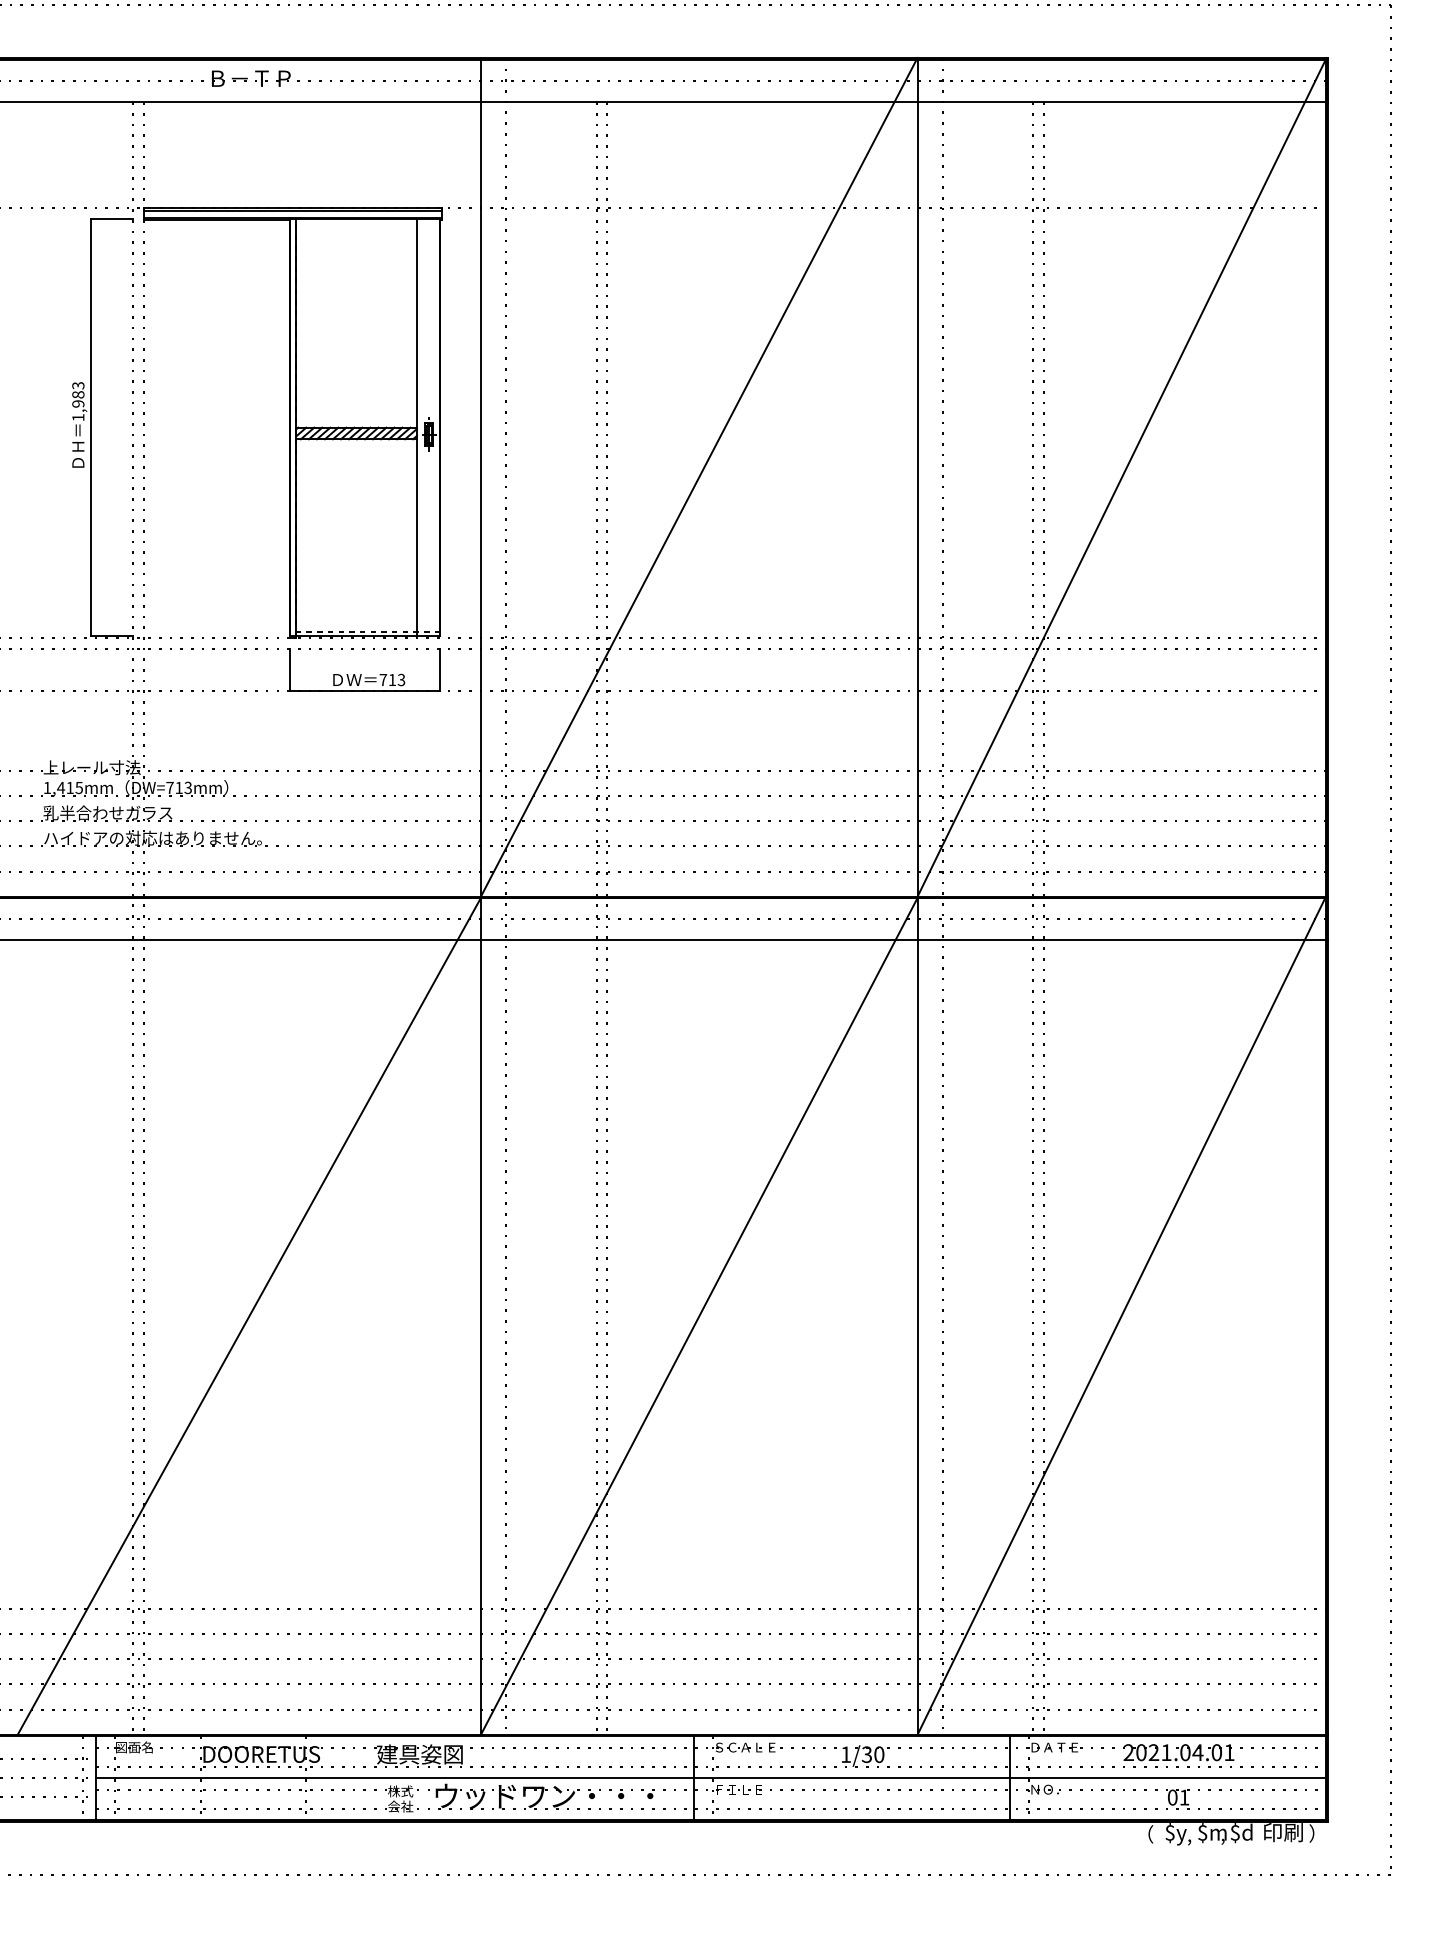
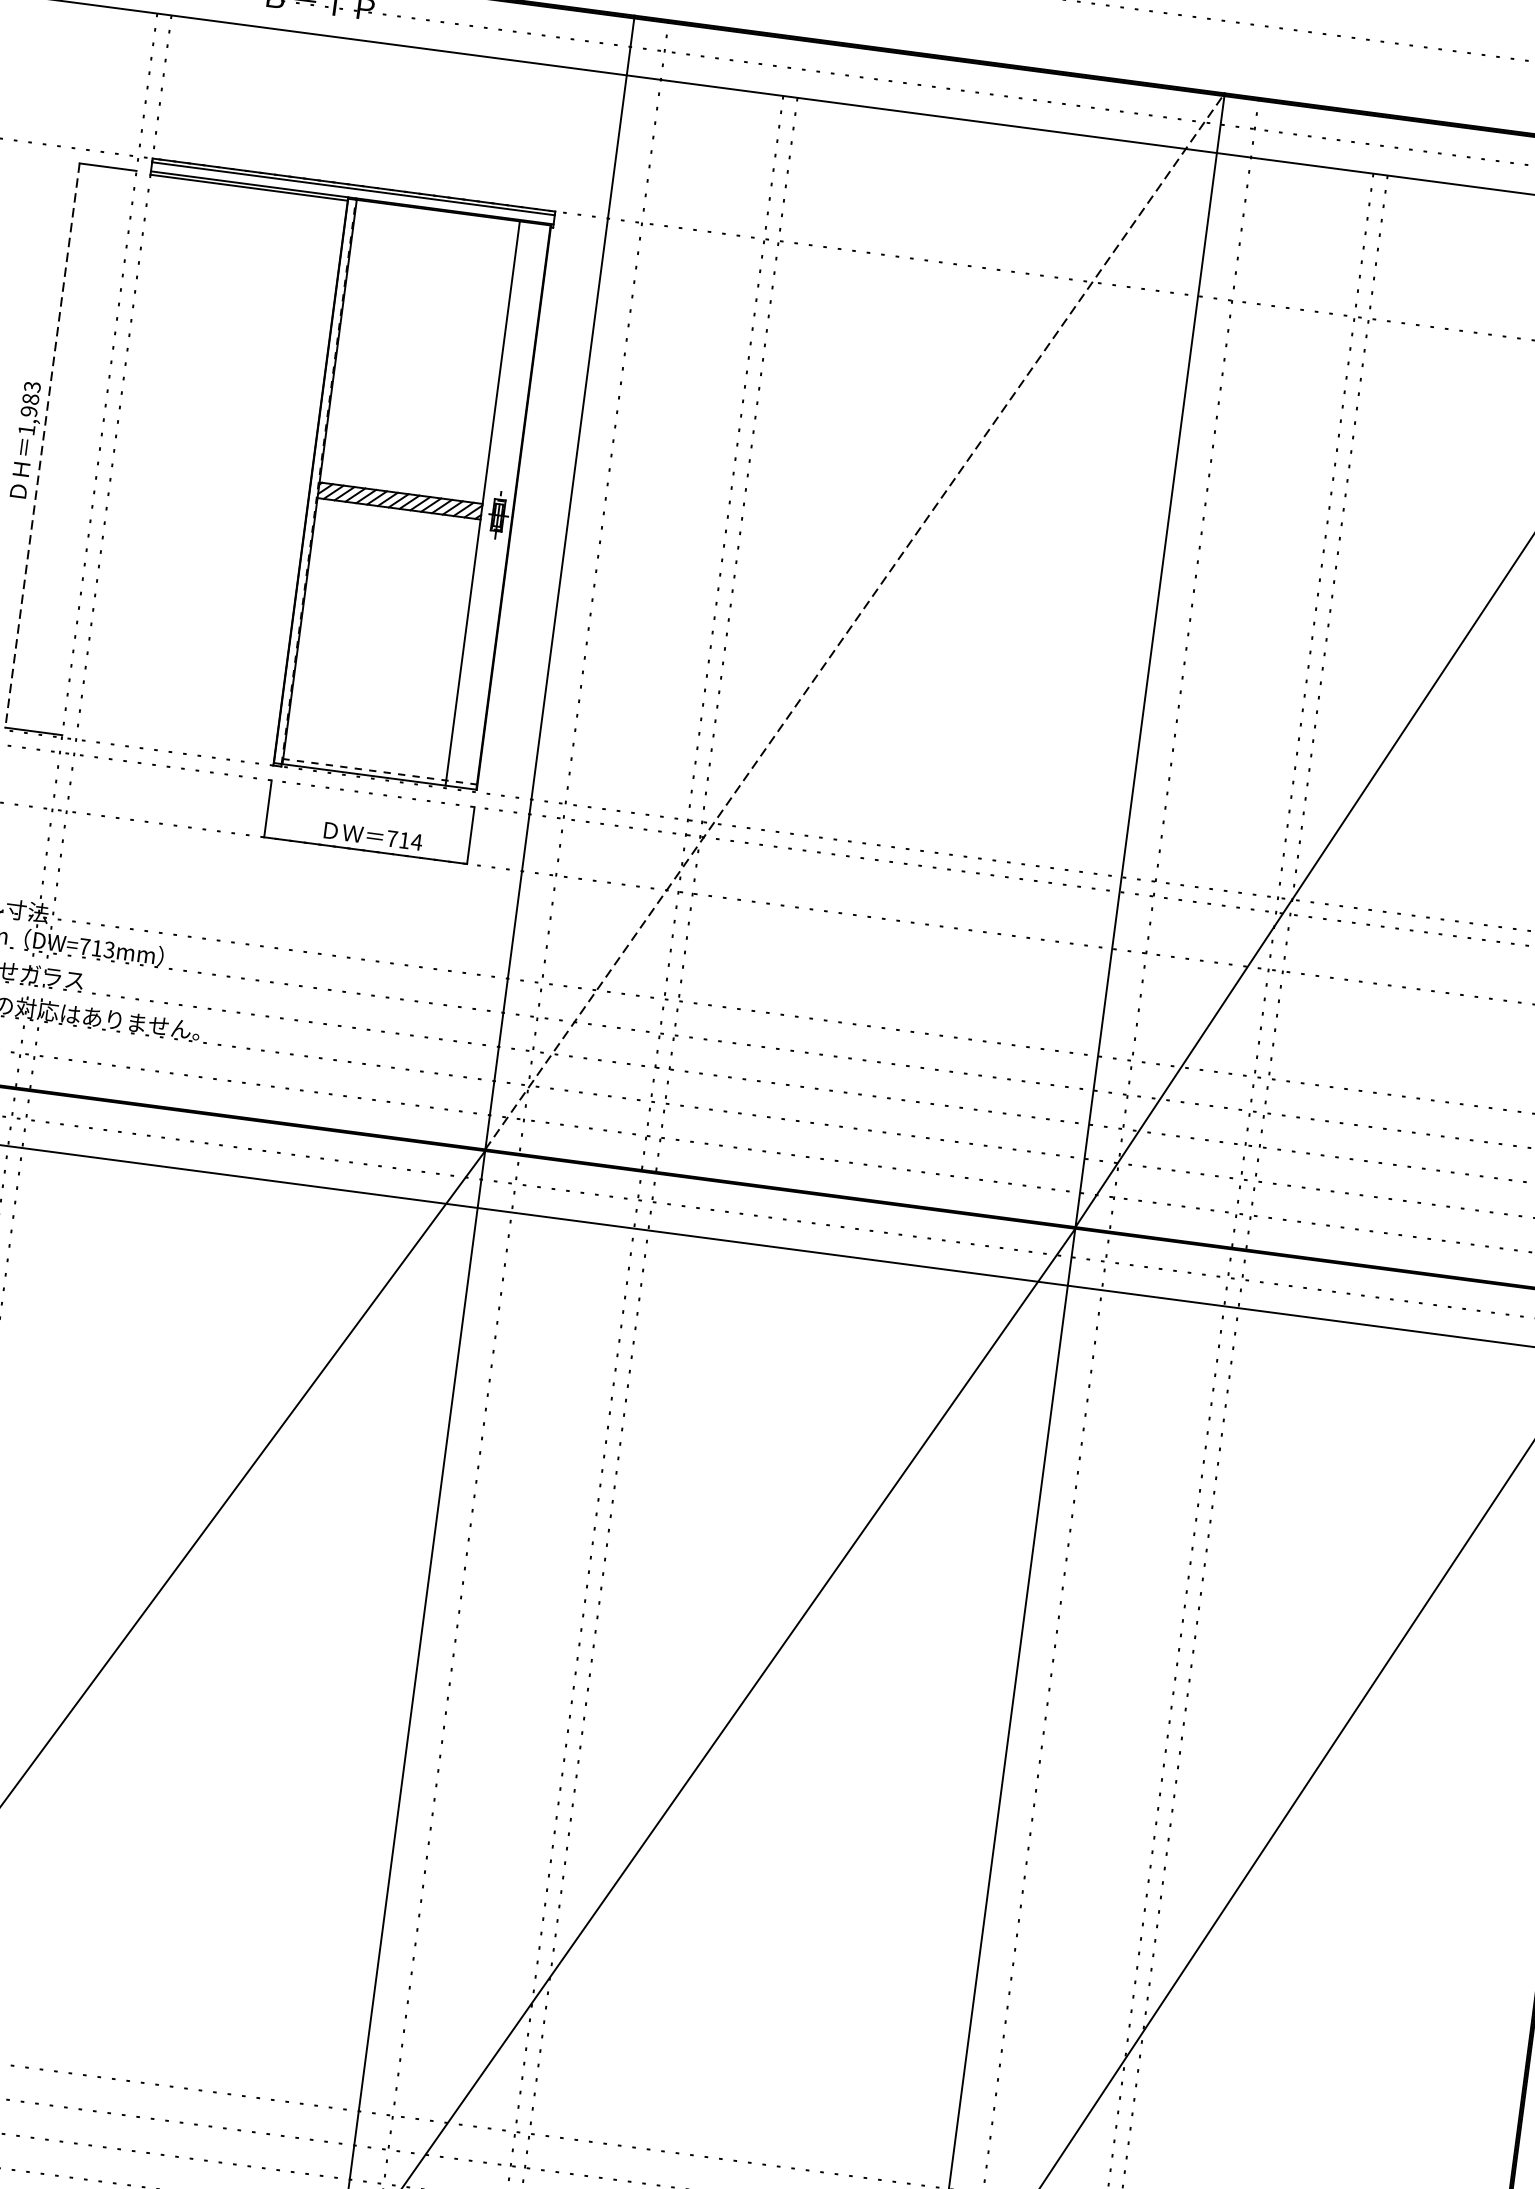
line: (91, 427) -> (42, 445), solid -> dashed
line: (699, 477) -> (855, 621), solid -> dashed
text: (401, 679) -> (416, 841), 713 -> 714

